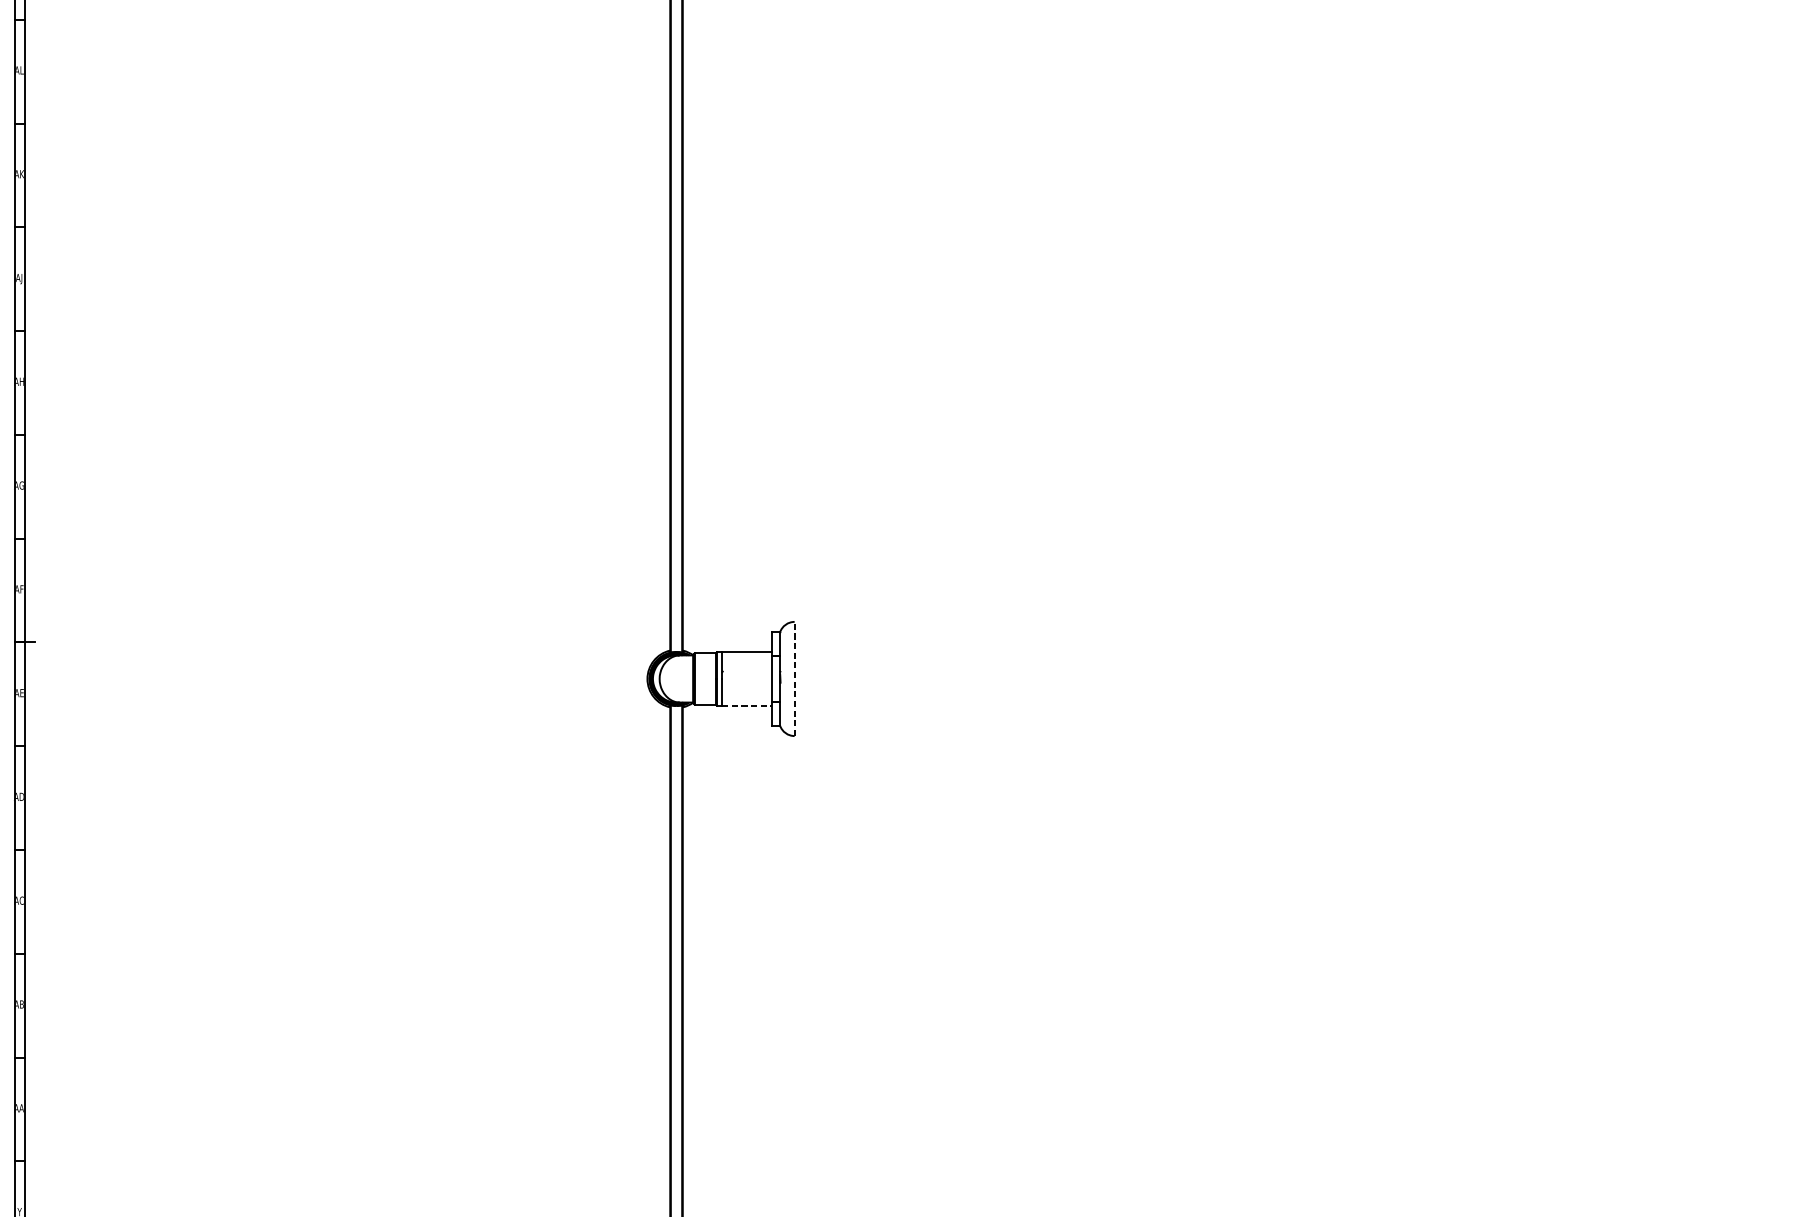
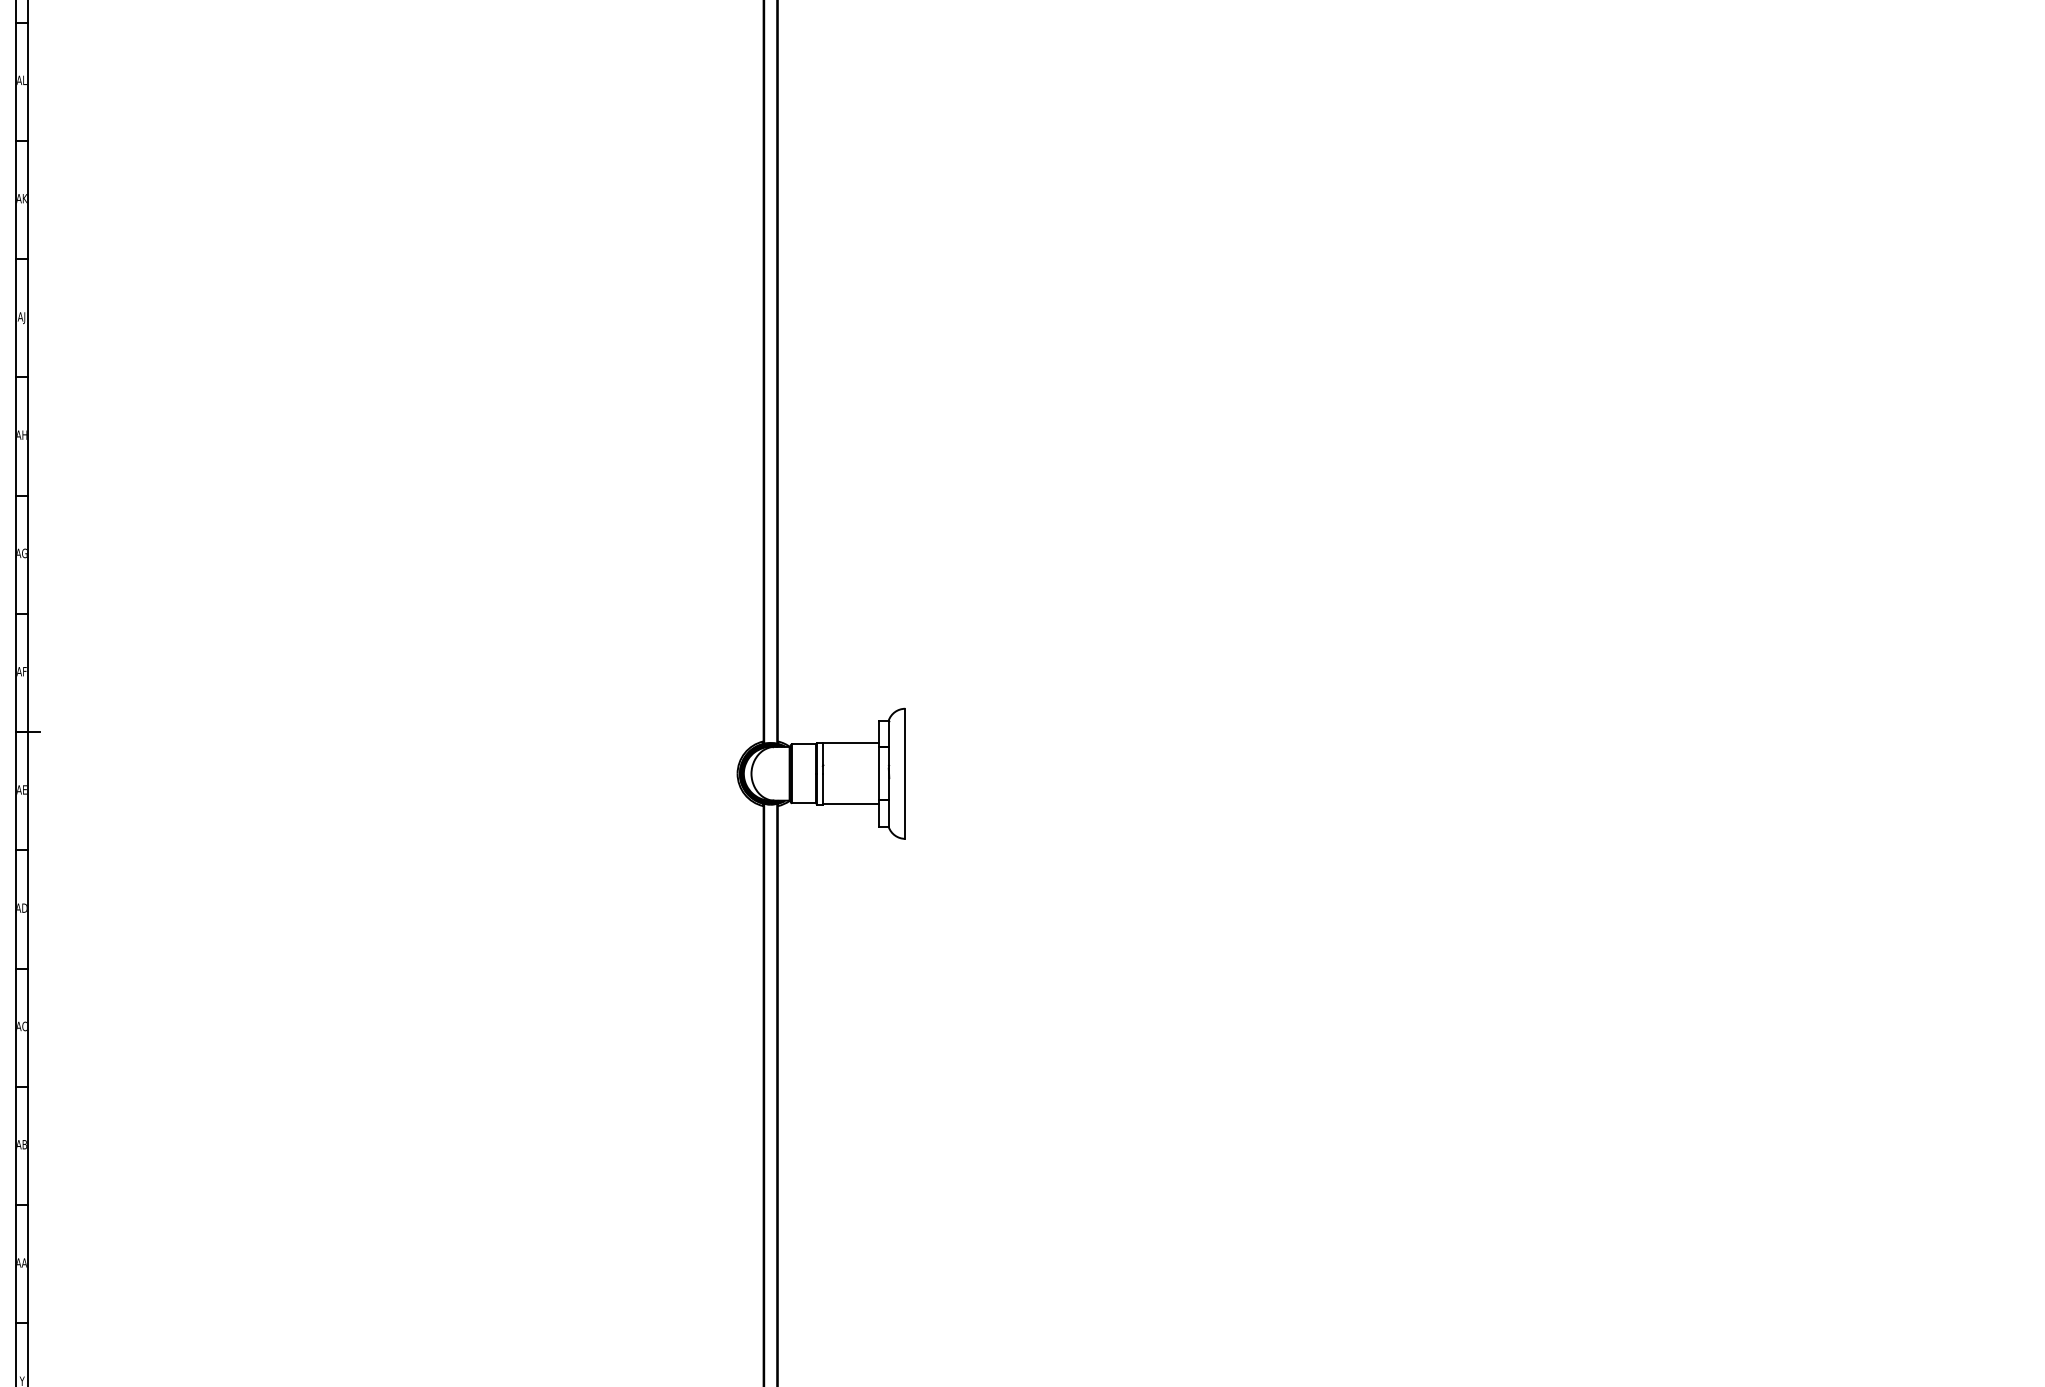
line: (794, 678) -> (905, 773), dashed -> solid
line: (747, 705) -> (851, 804), dashed -> solid

